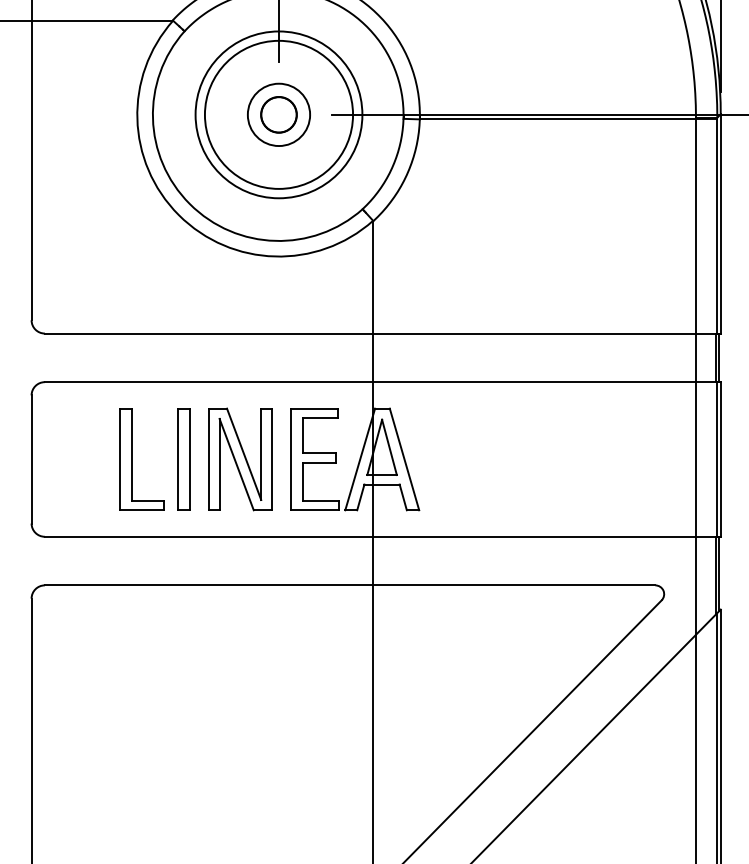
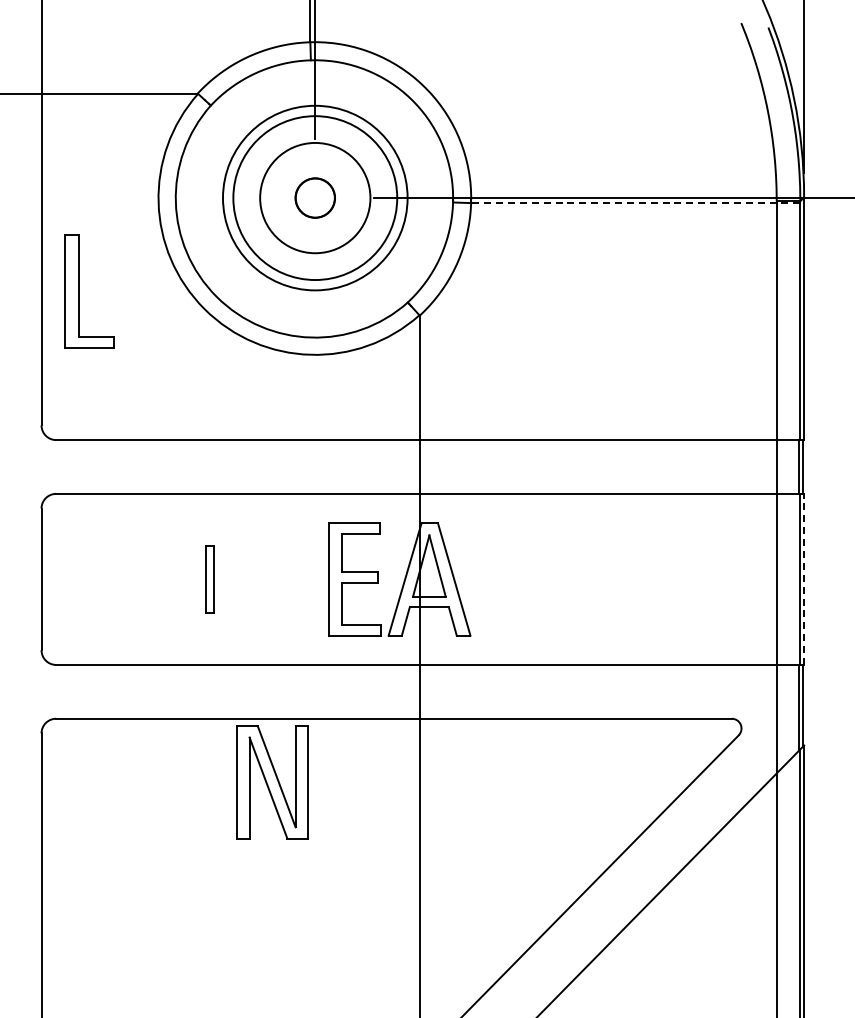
circle: (278, 114) -> (314, 197), size x1.6
line: (568, 119) -> (635, 203), solid -> dashed
part: (132, 459) -> (79, 291), moved
part: (183, 459) -> (209, 579), size x0.6
part: (240, 459) -> (272, 782), moved
line: (721, 459) -> (804, 579), solid -> dashed

